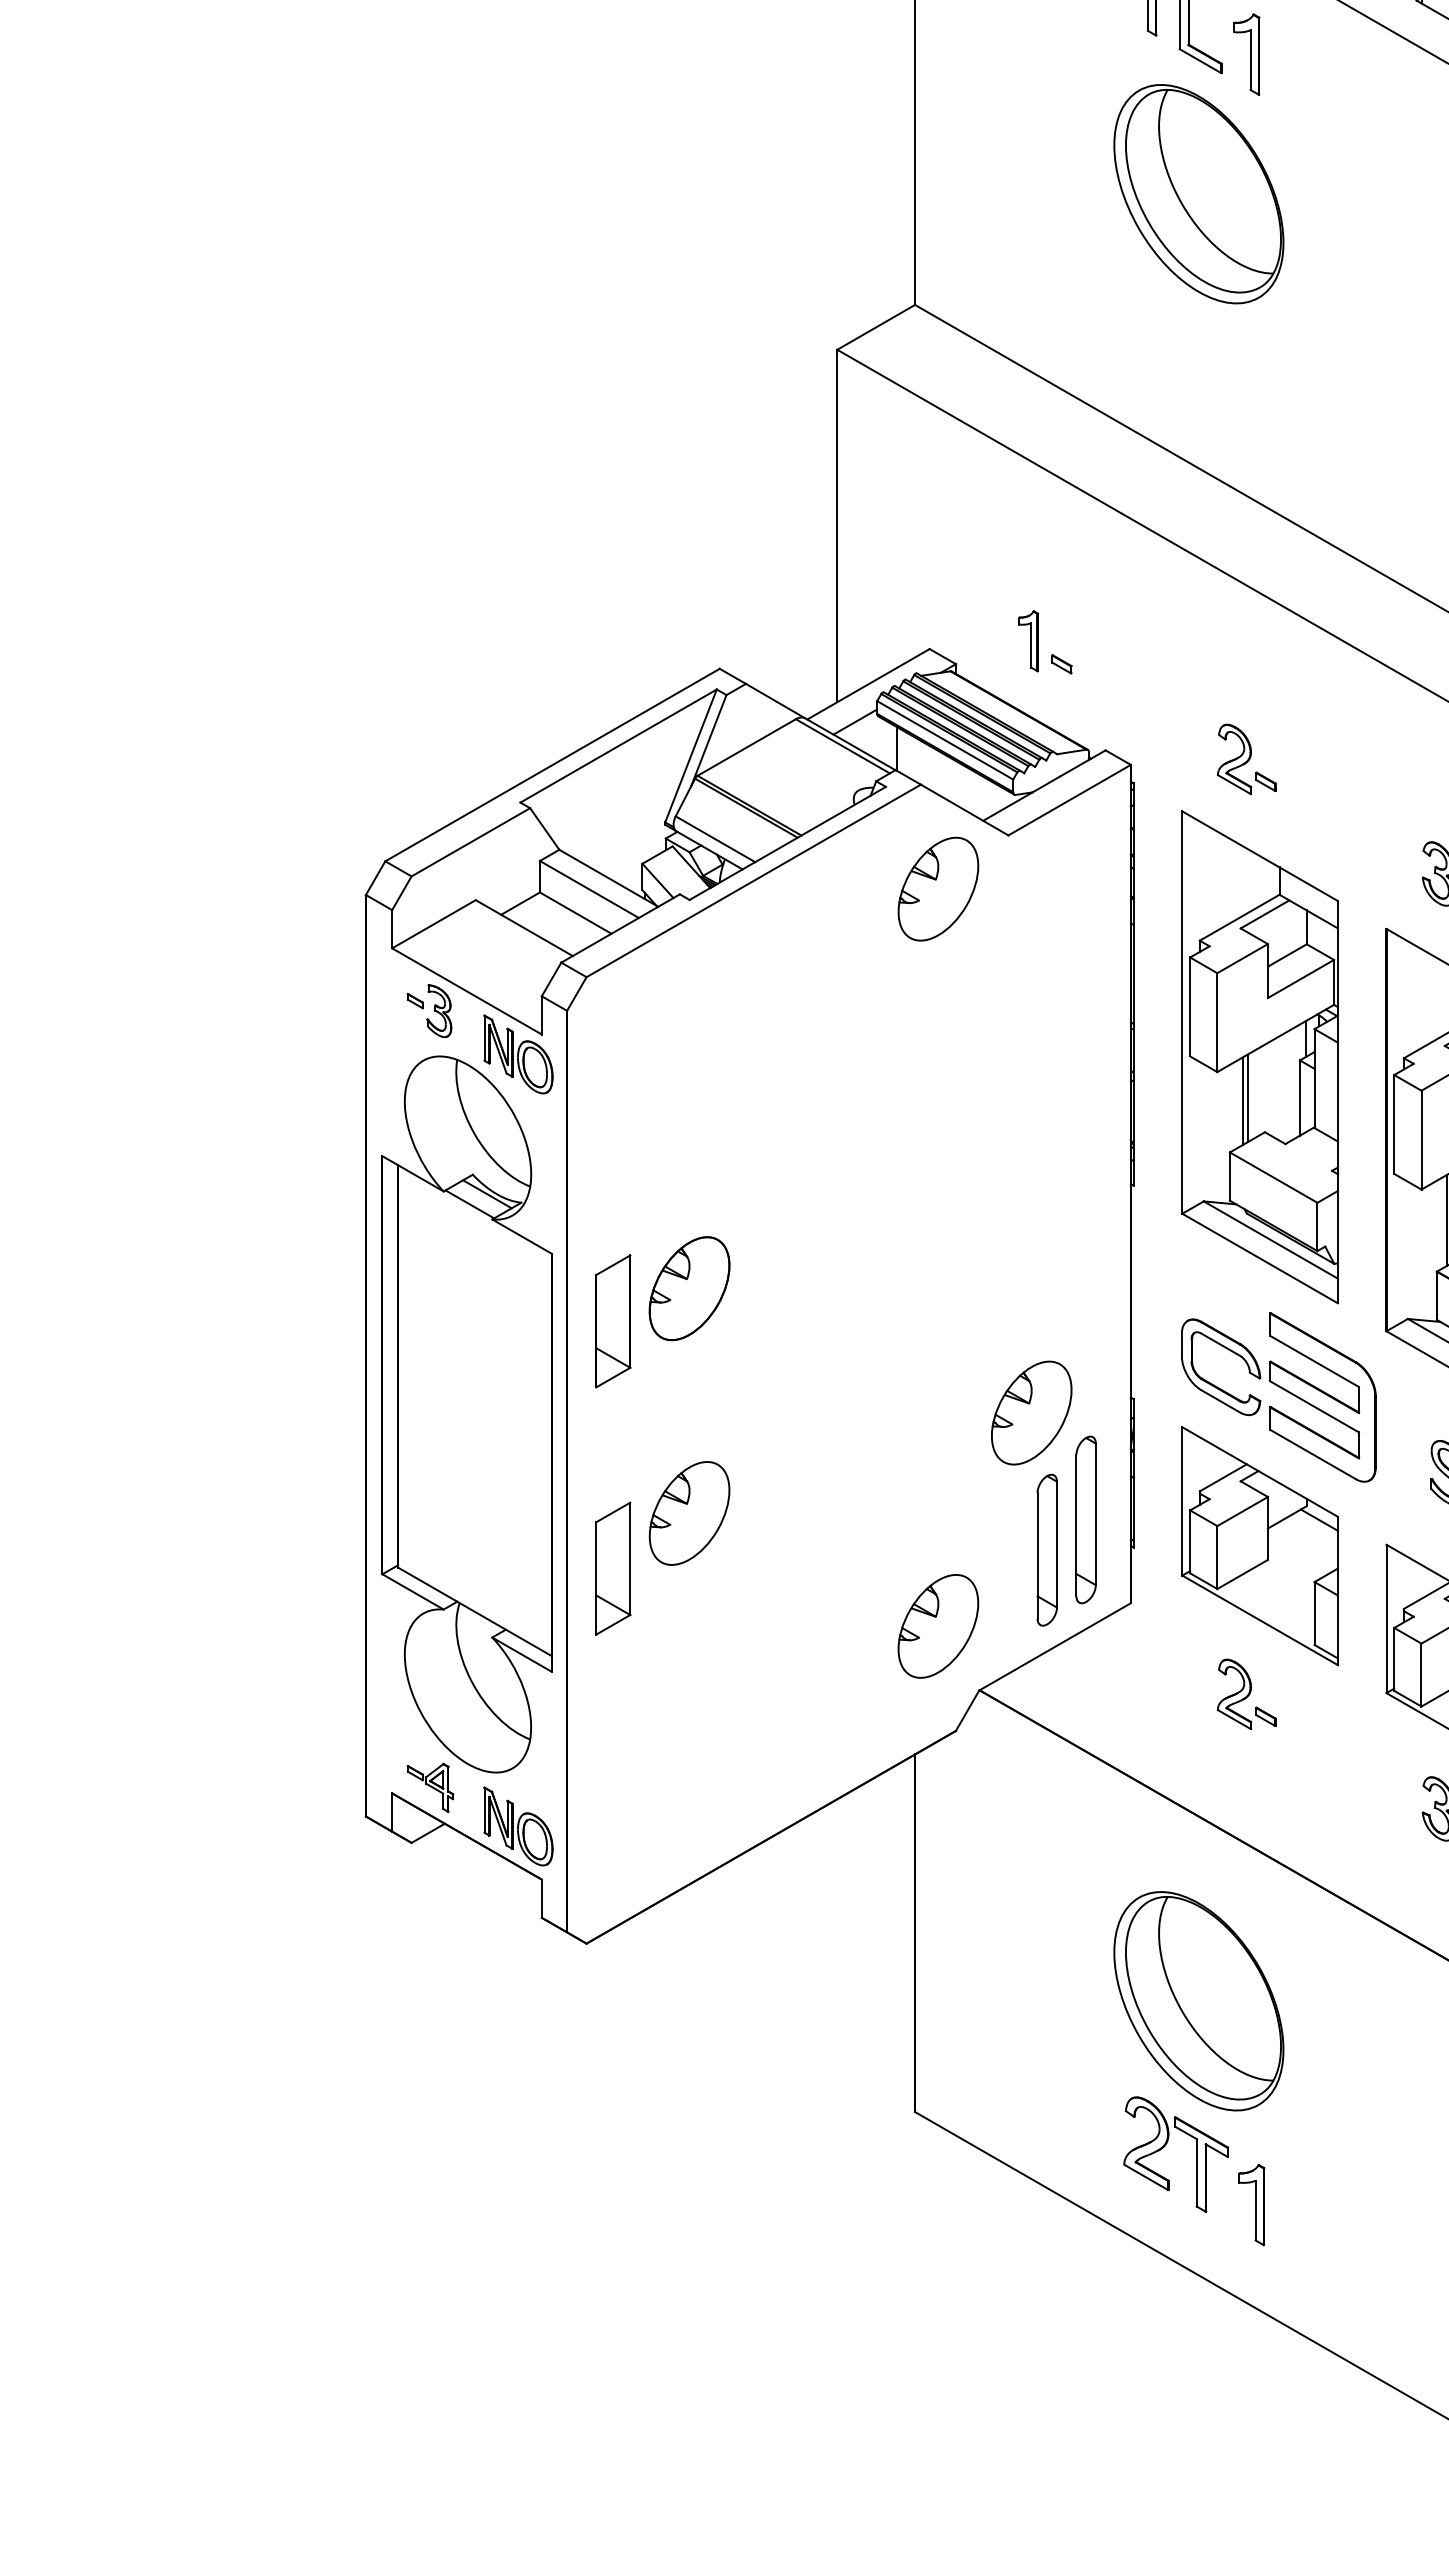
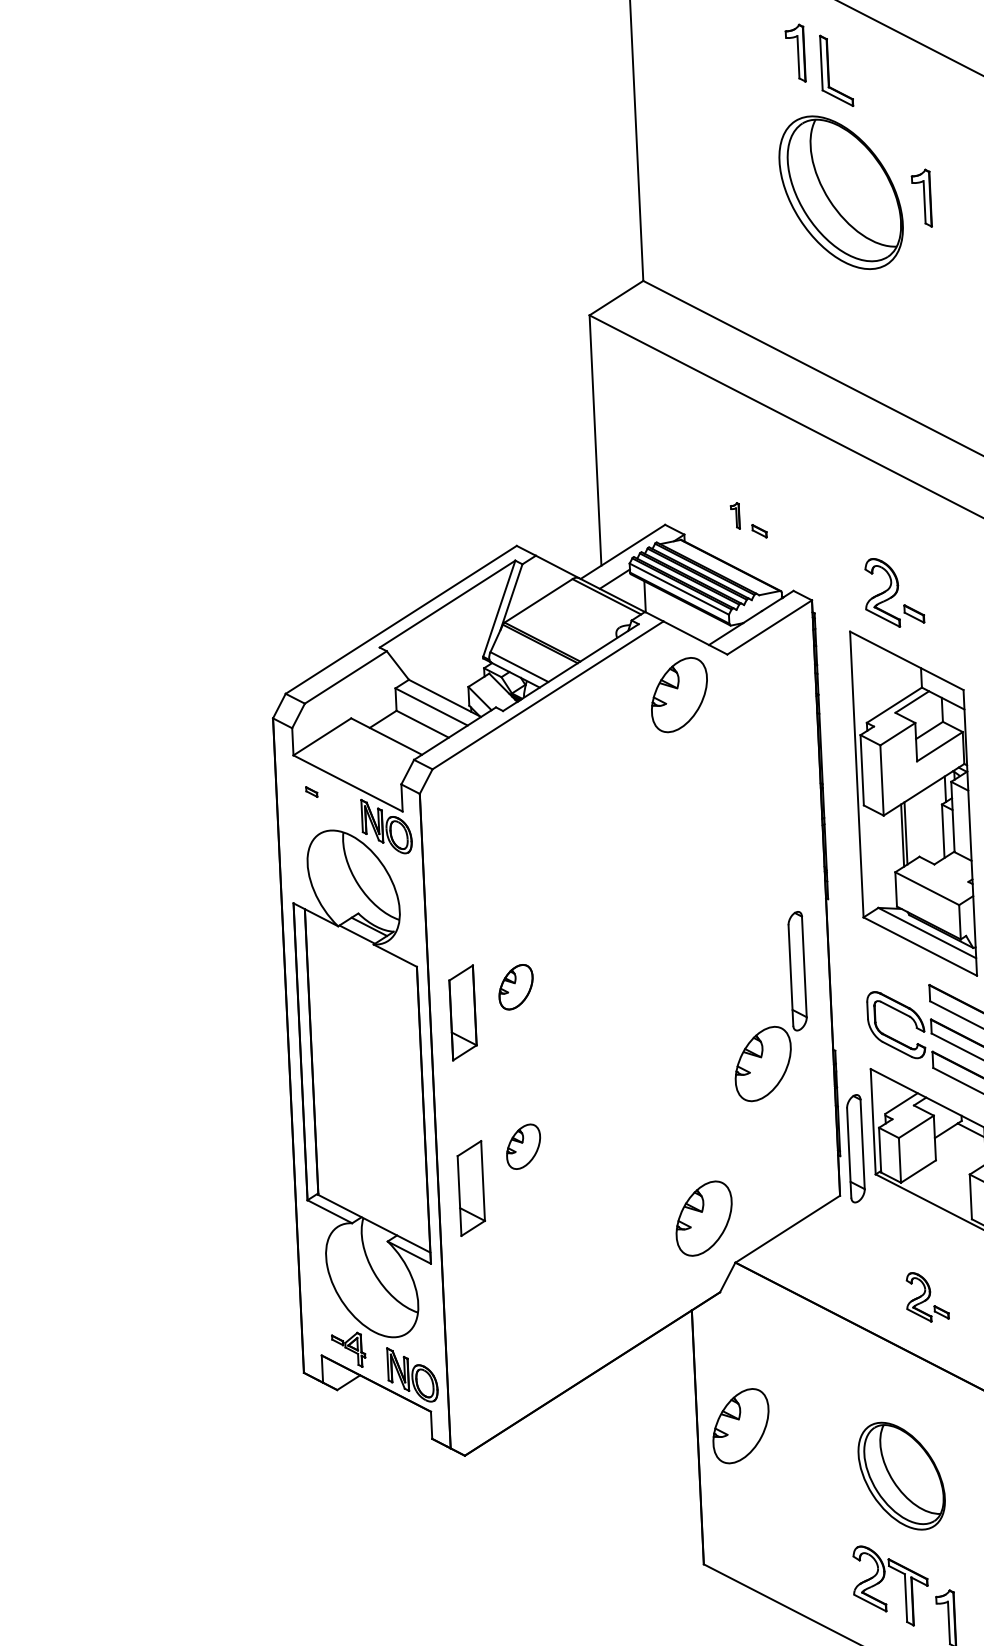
part: (1246, 54) -> (921, 198), moved
part: (1028, 641) -> (735, 516), size x0.6
part: (1246, 759) -> (893, 592), size x1.4
part: (439, 1010) -> (329, 797), removed
part: (689, 1288) -> (516, 987), size x0.6
part: (689, 1513) -> (523, 1146), size x0.6
part: (1085, 1519) -> (797, 970), moved
part: (1046, 1549) -> (855, 1148), moved
part: (1246, 1694) -> (927, 1297), moved
part: (976, 1920) -> (741, 1426), added
part: (1198, 2001) -> (901, 1476), size x0.7

